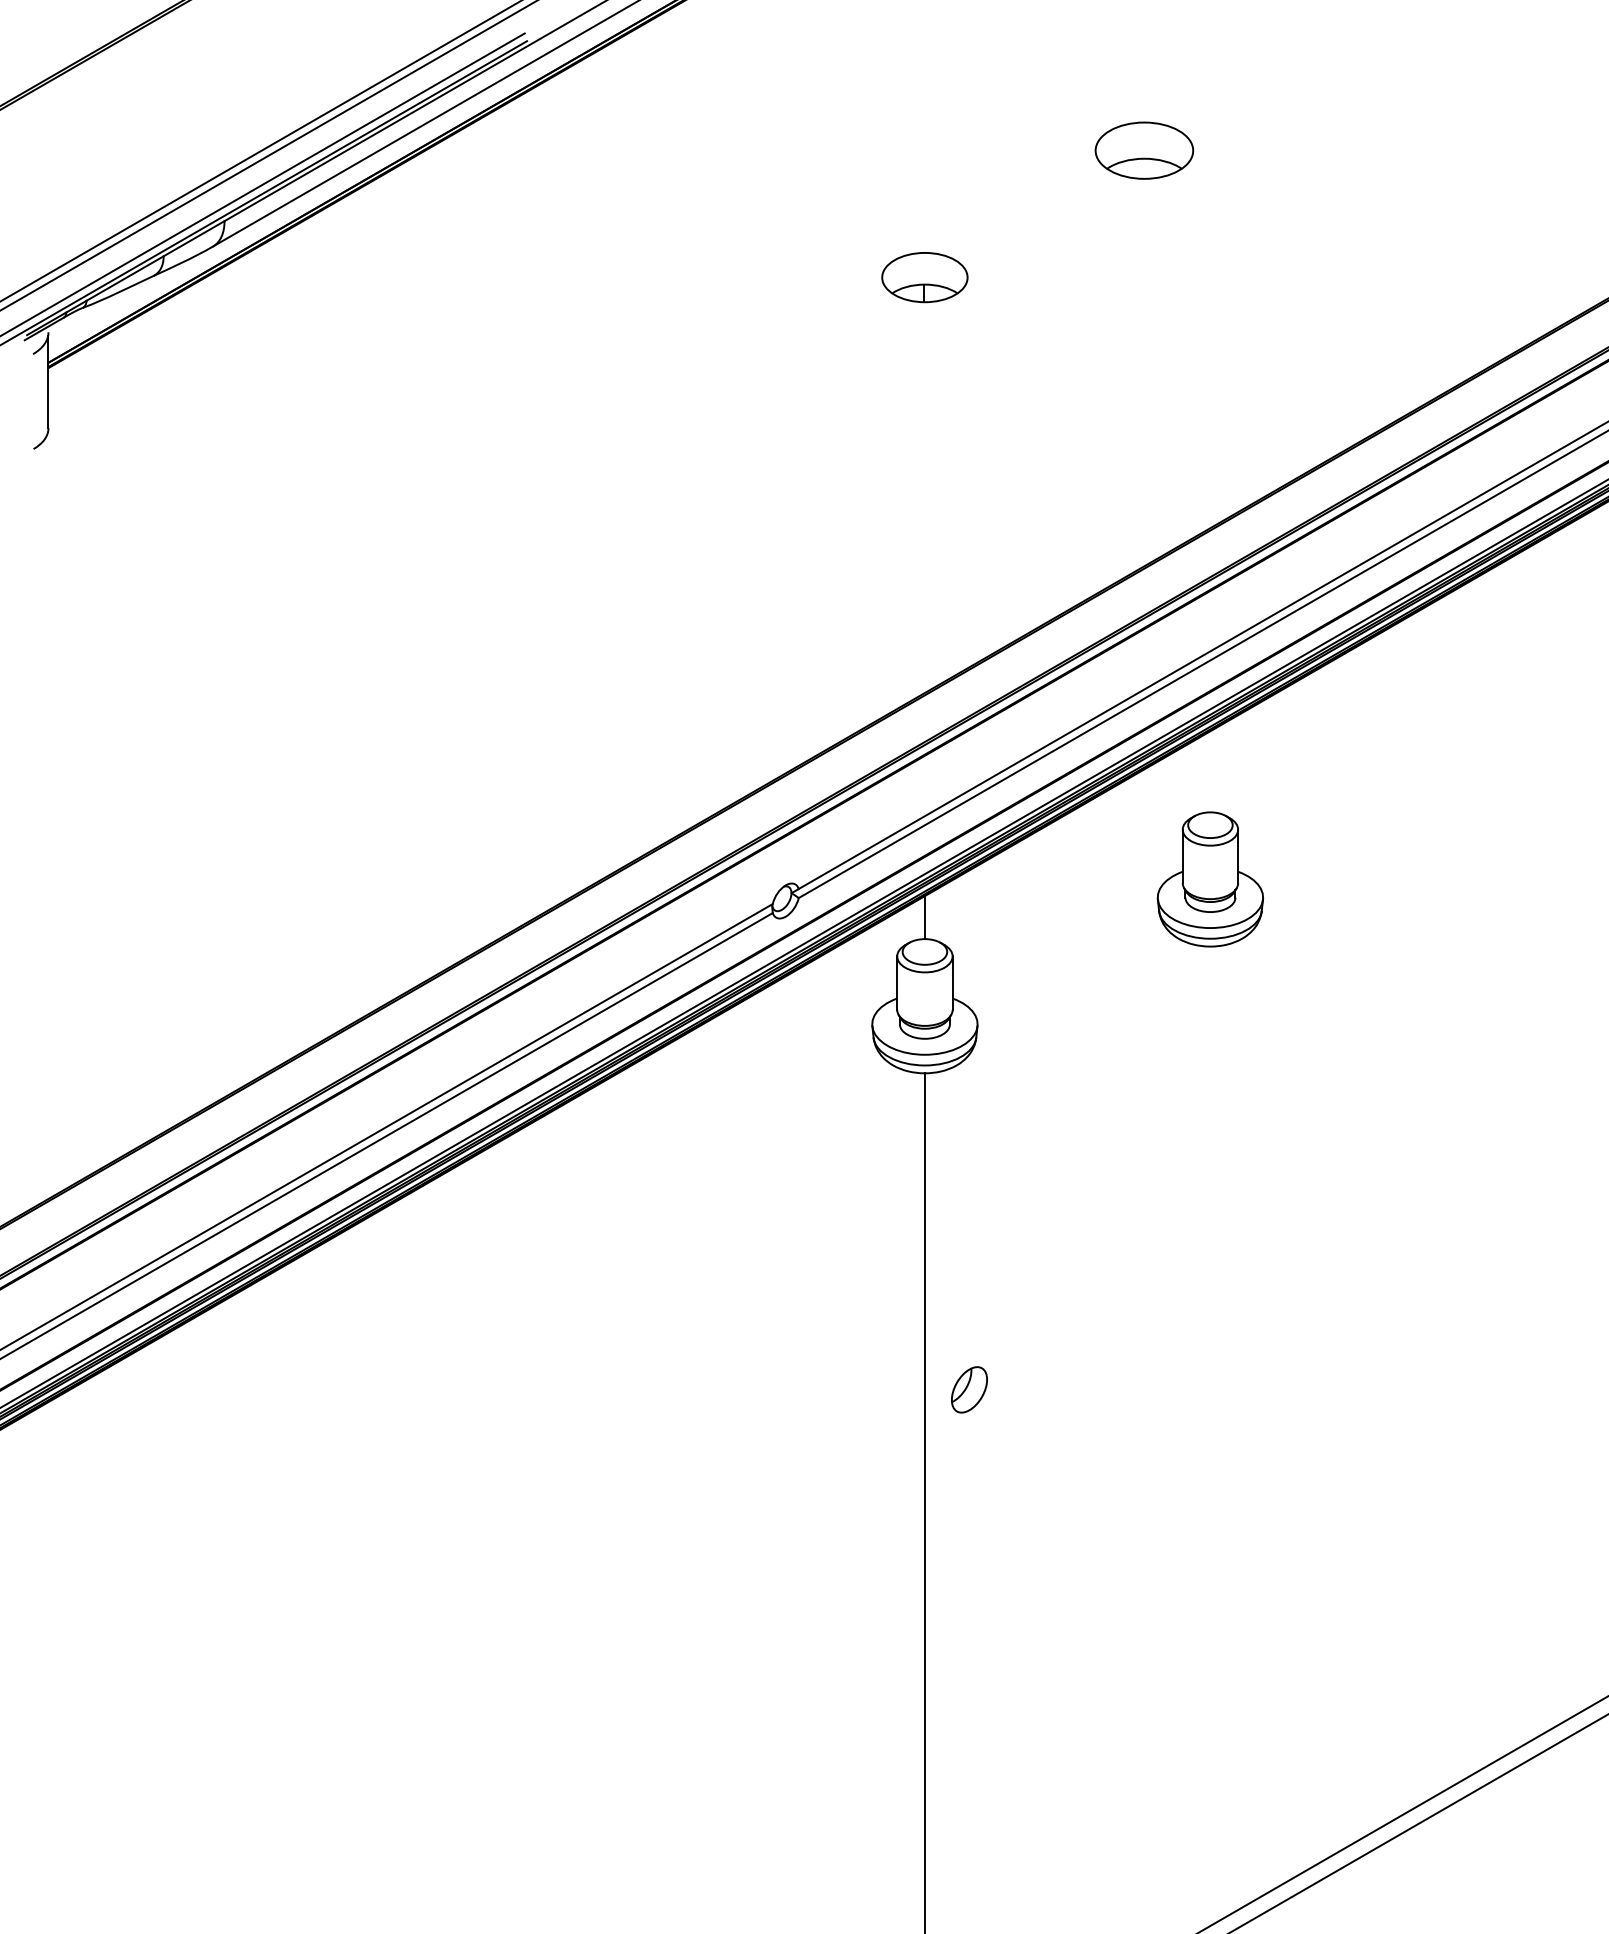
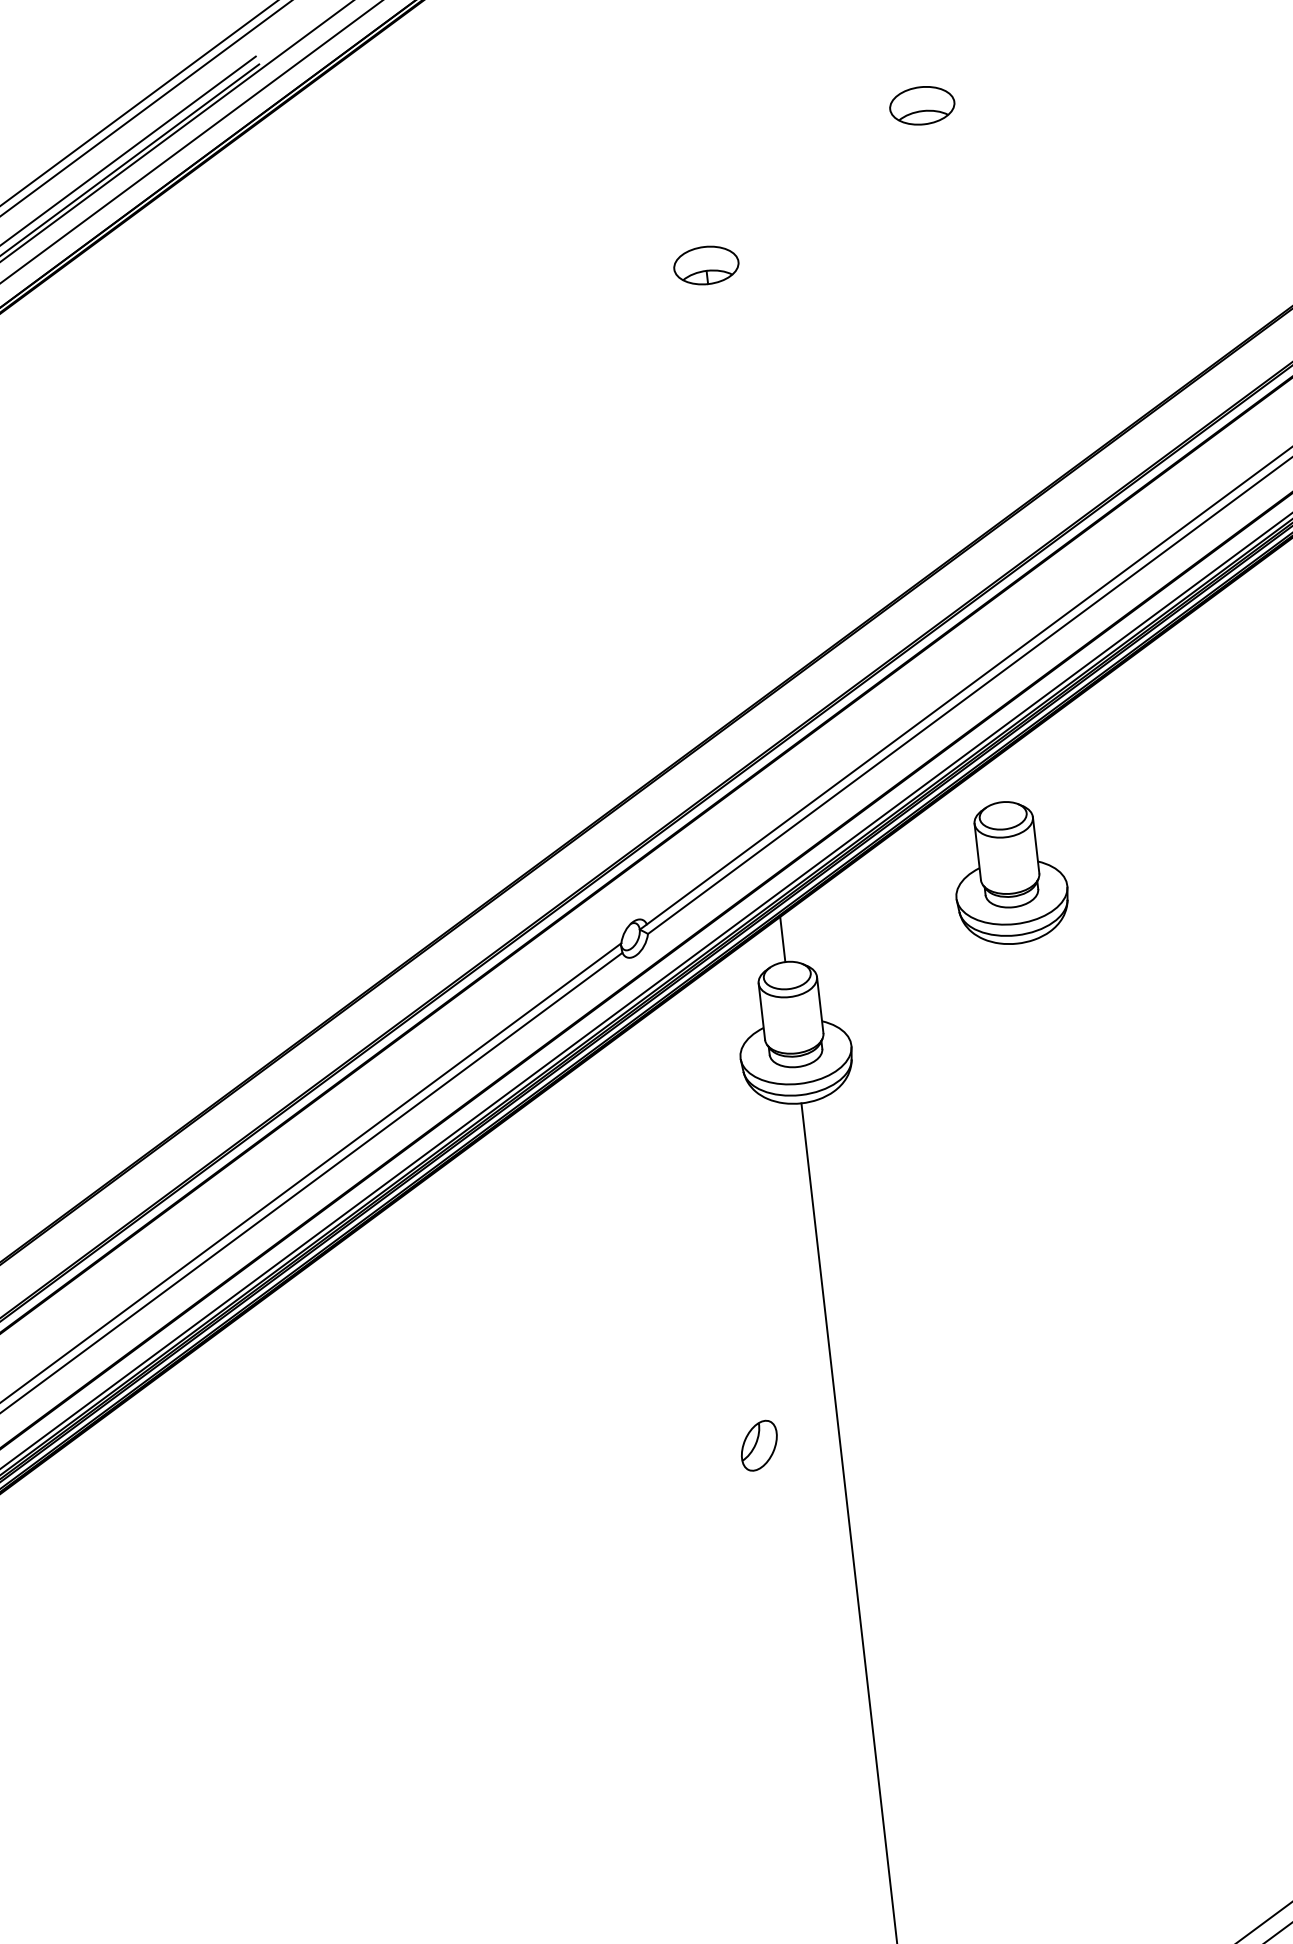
part: (1144, 150) -> (922, 105), size x0.62
part: (924, 277) -> (705, 265), size x0.71
part: (1209, 879) -> (1008, 873), moved
part: (969, 1389) -> (759, 1445), moved

